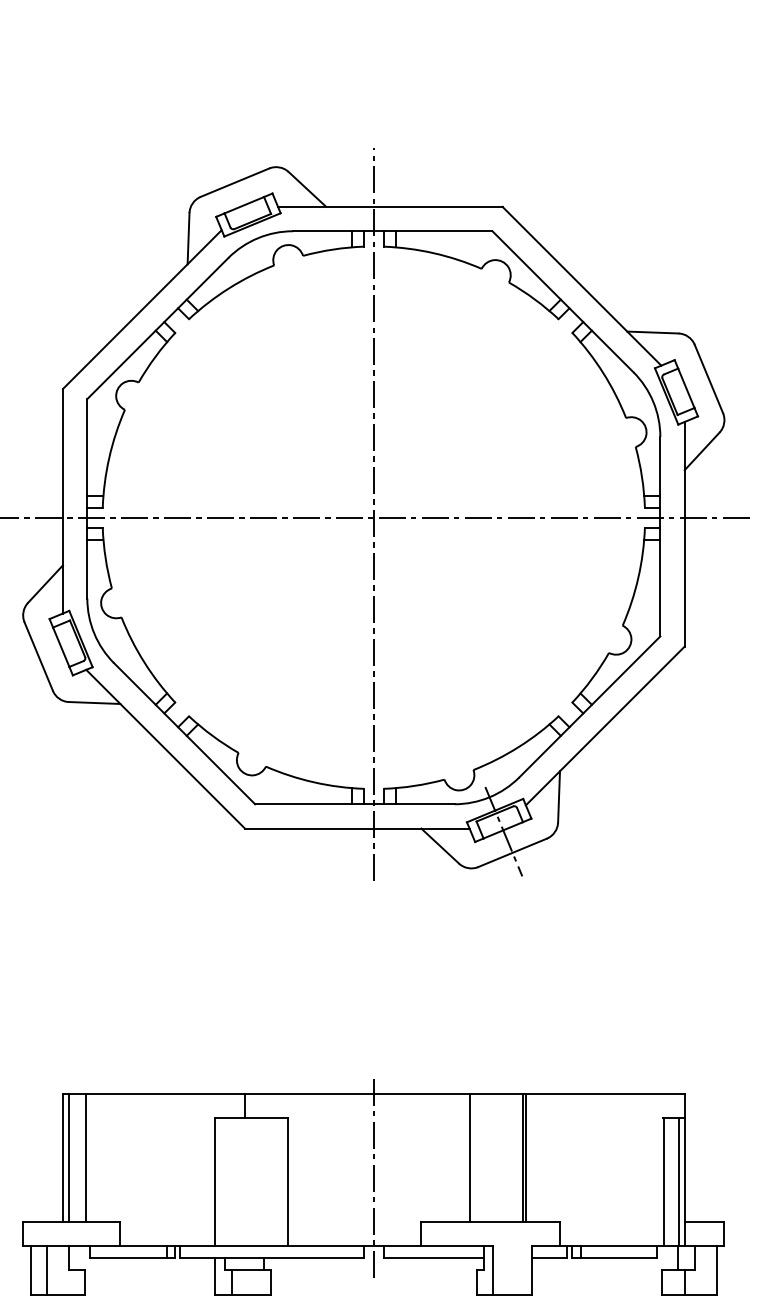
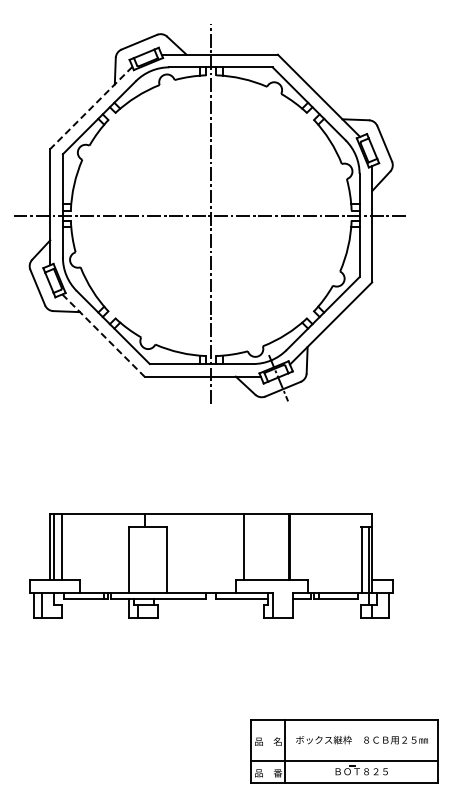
line: (142, 310) -> (91, 108), solid -> dashed
line: (165, 749) -> (103, 335), solid -> dashed
line: (468, 1156) -> (243, 546), moved
line: (374, 1179) -> (211, 558), removed

